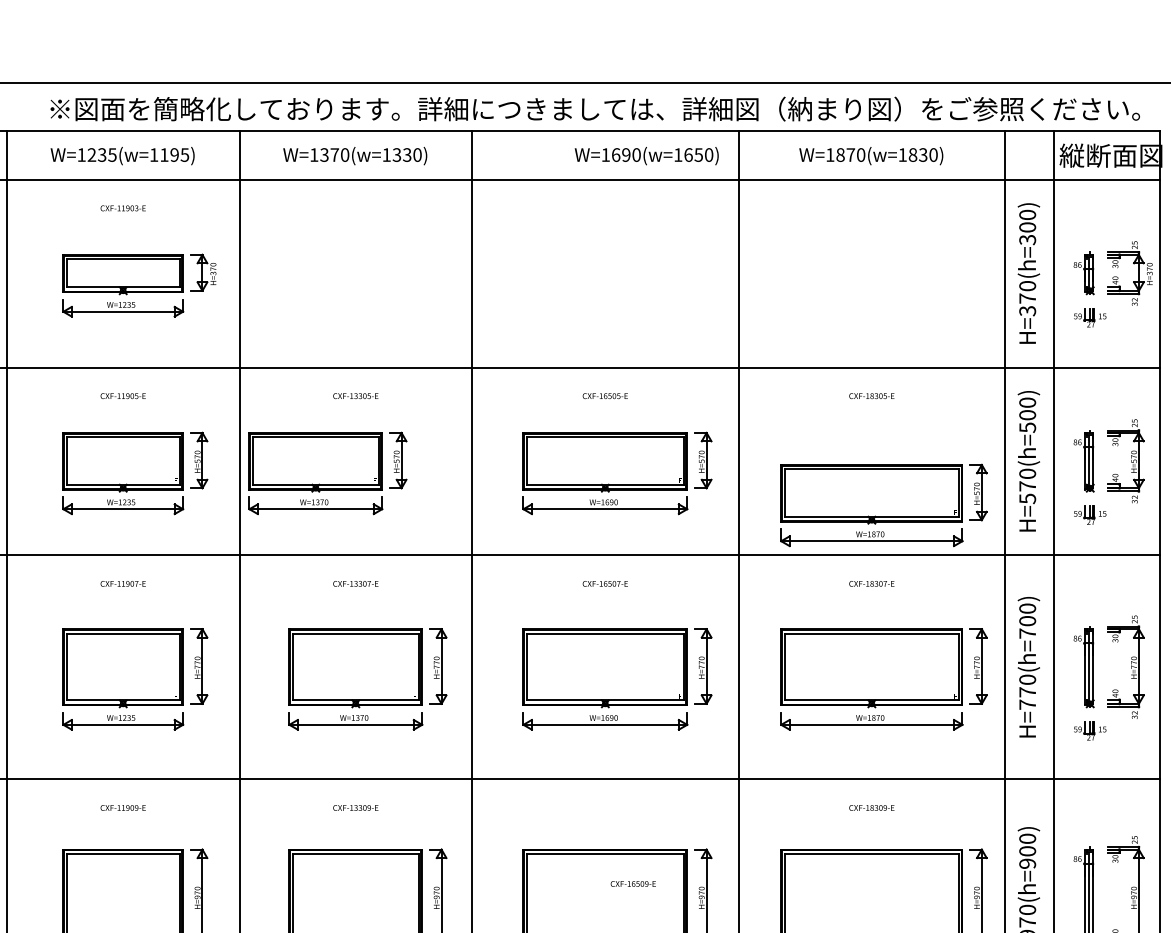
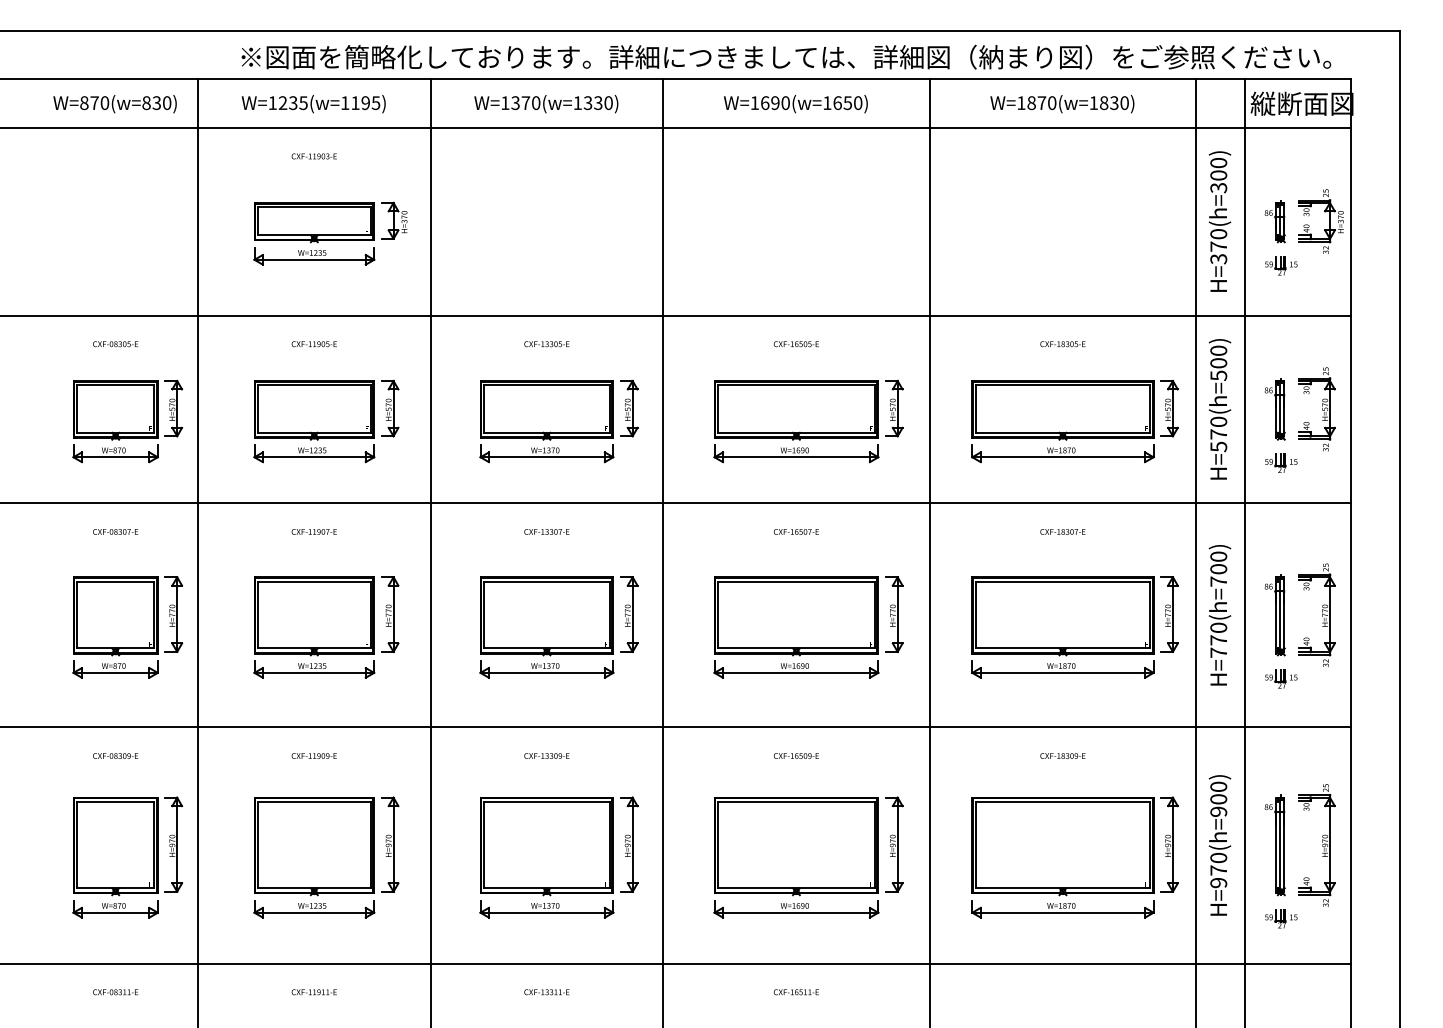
text: (646, 156) -> (795, 104), moved
part: (327, 473) -> (558, 421), moved
part: (883, 505) -> (1074, 421), moved
text: (632, 883) -> (795, 755), moved

